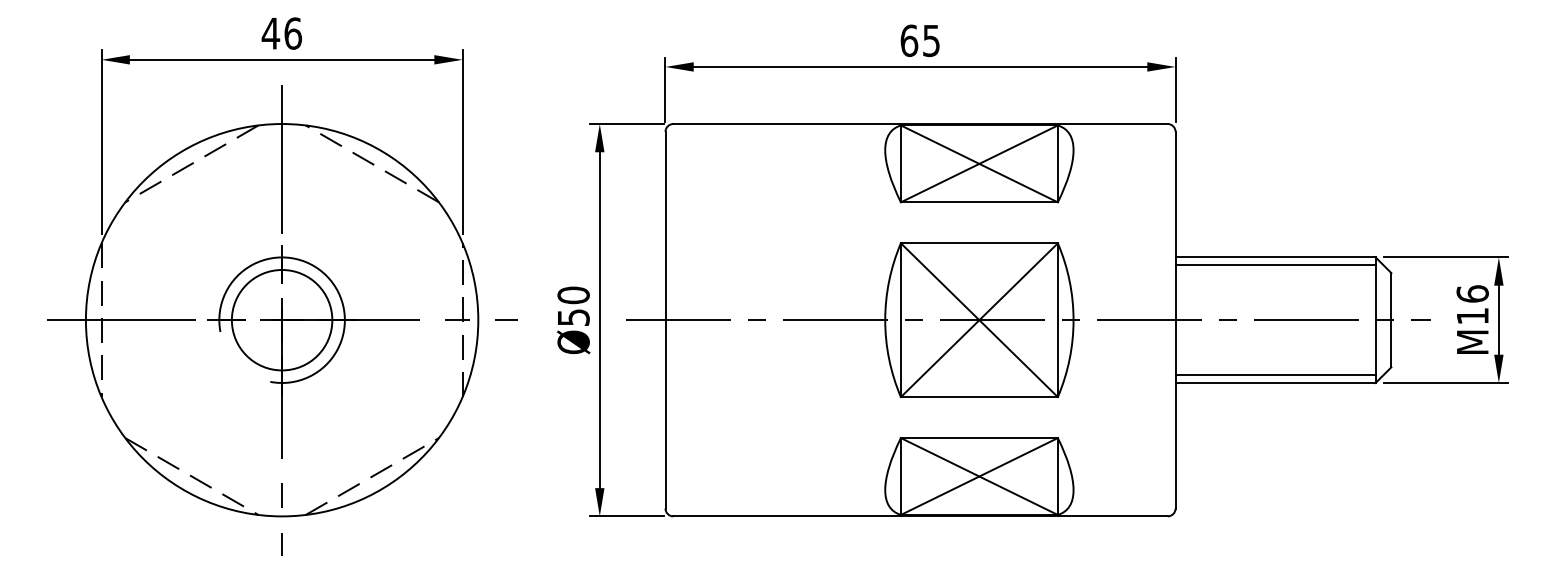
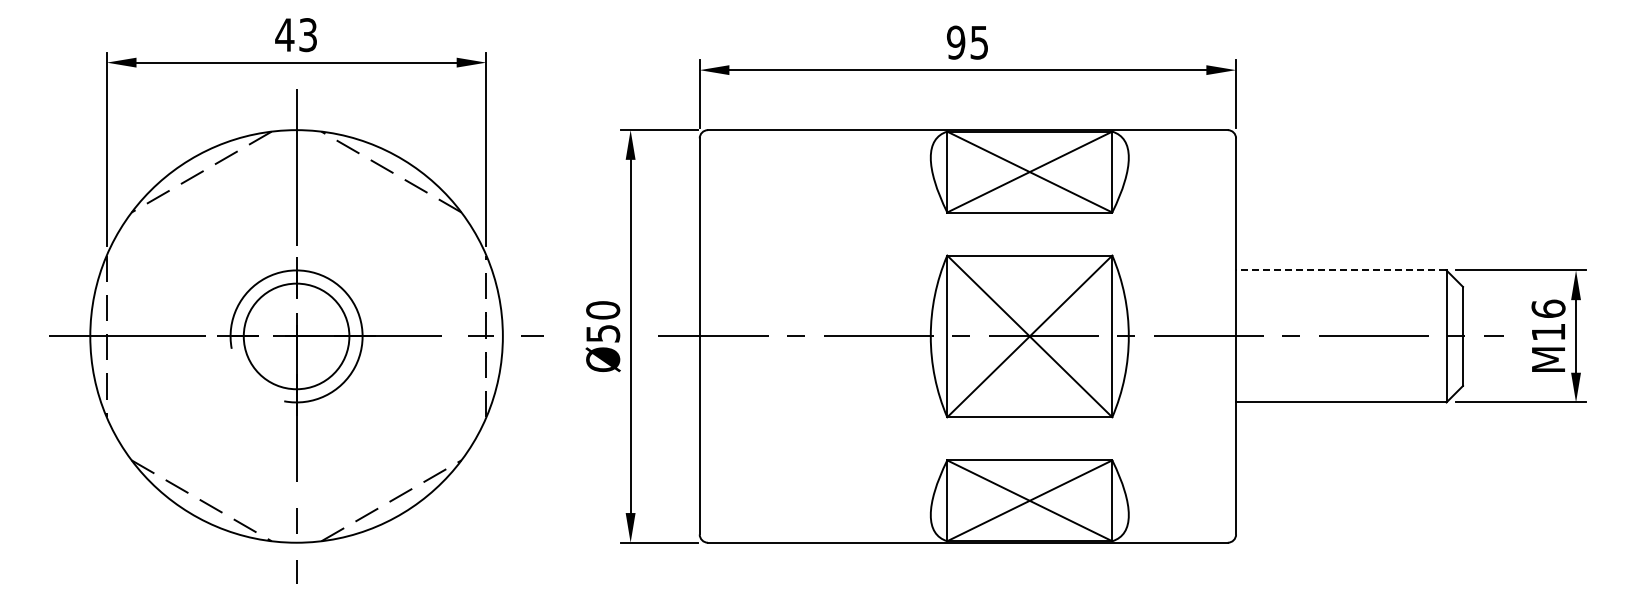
text: (293, 34) -> (308, 35), 46 -> 43
text: (909, 40) -> (956, 42), 65 -> 95
line: (1274, 257) -> (1340, 270), solid -> dashed
line: (1275, 265) -> (1341, 278), removed
line: (1275, 375) -> (1341, 394), removed

